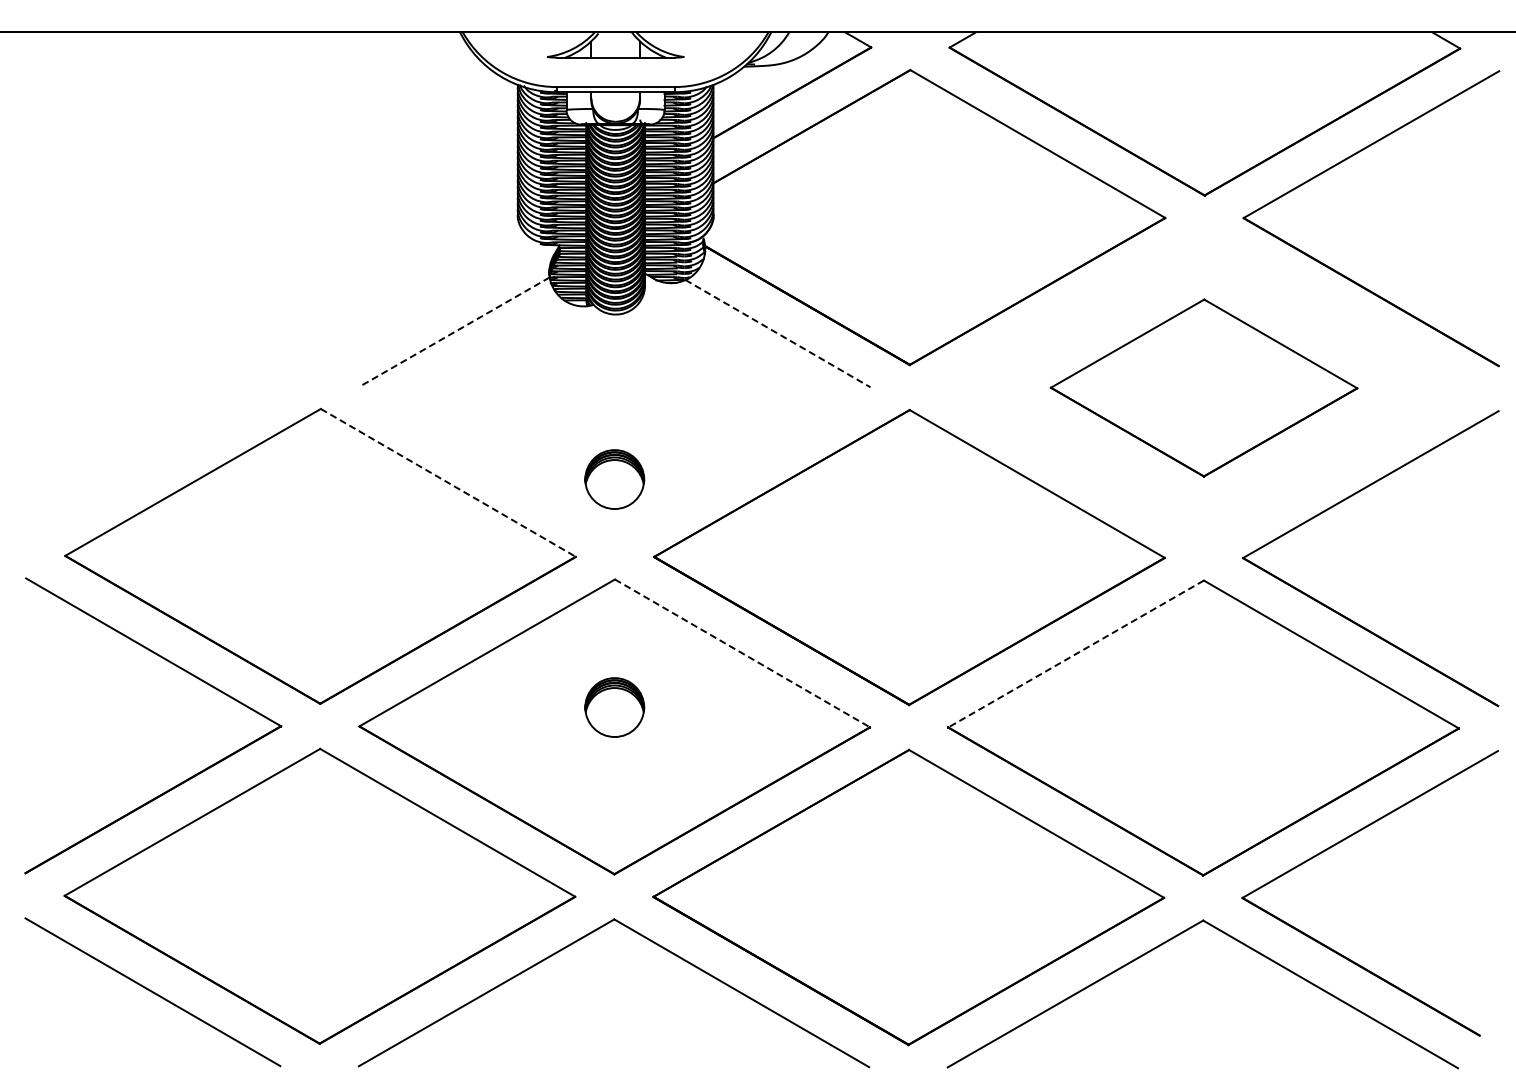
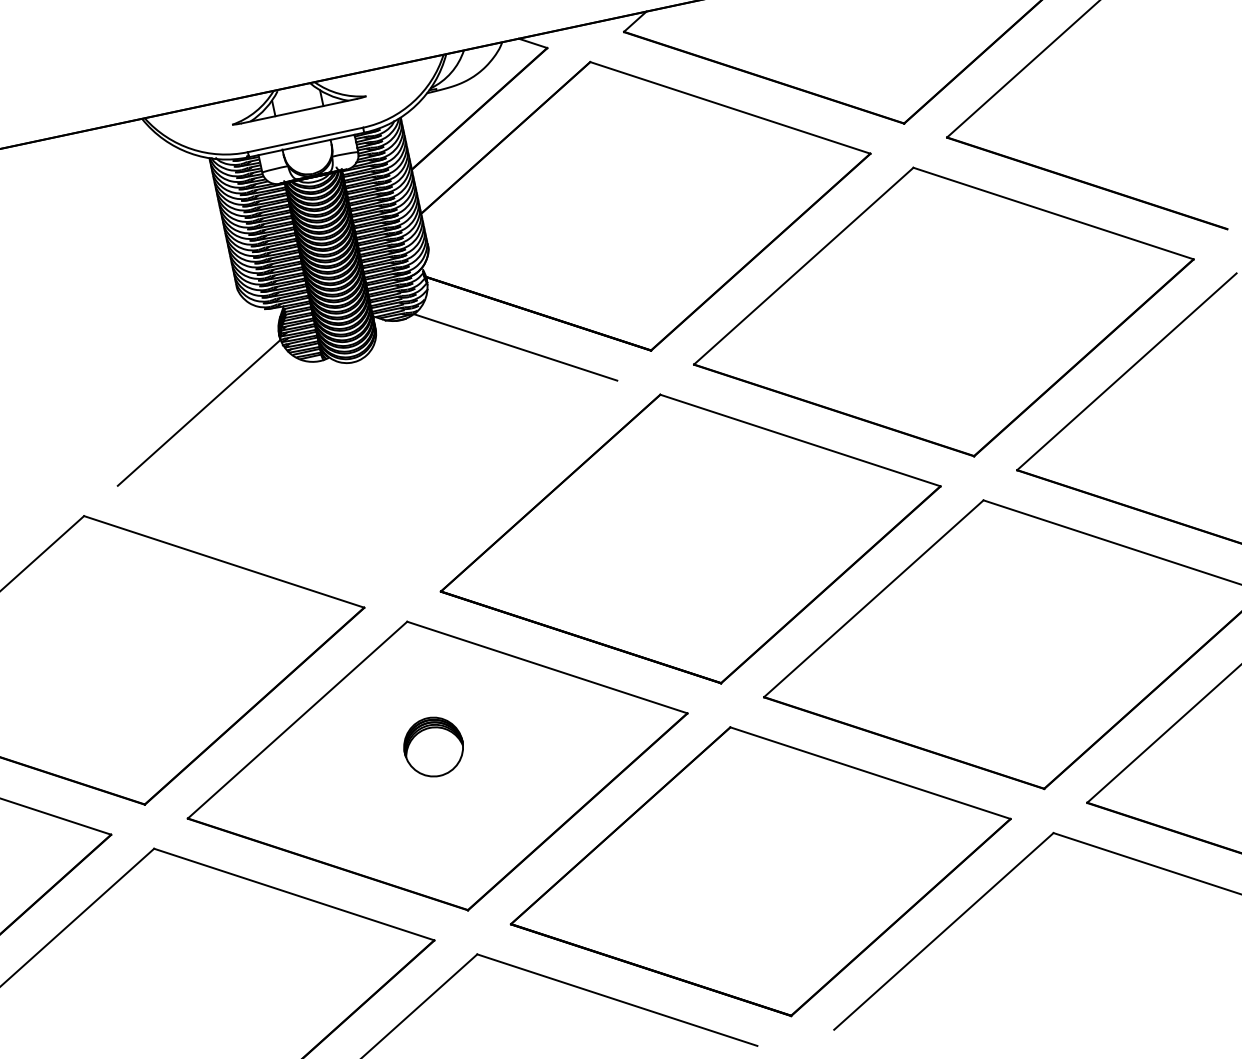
line: (454, 332) -> (198, 413), dashed -> solid
line: (778, 333) -> (516, 347), dashed -> solid
part: (1203, 387) -> (943, 311), size x1.67
part: (614, 479) -> (385, 524), removed
line: (448, 483) -> (224, 562), dashed -> solid
line: (742, 653) -> (547, 667), dashed -> solid
line: (1075, 654) -> (873, 599), dashed -> solid

